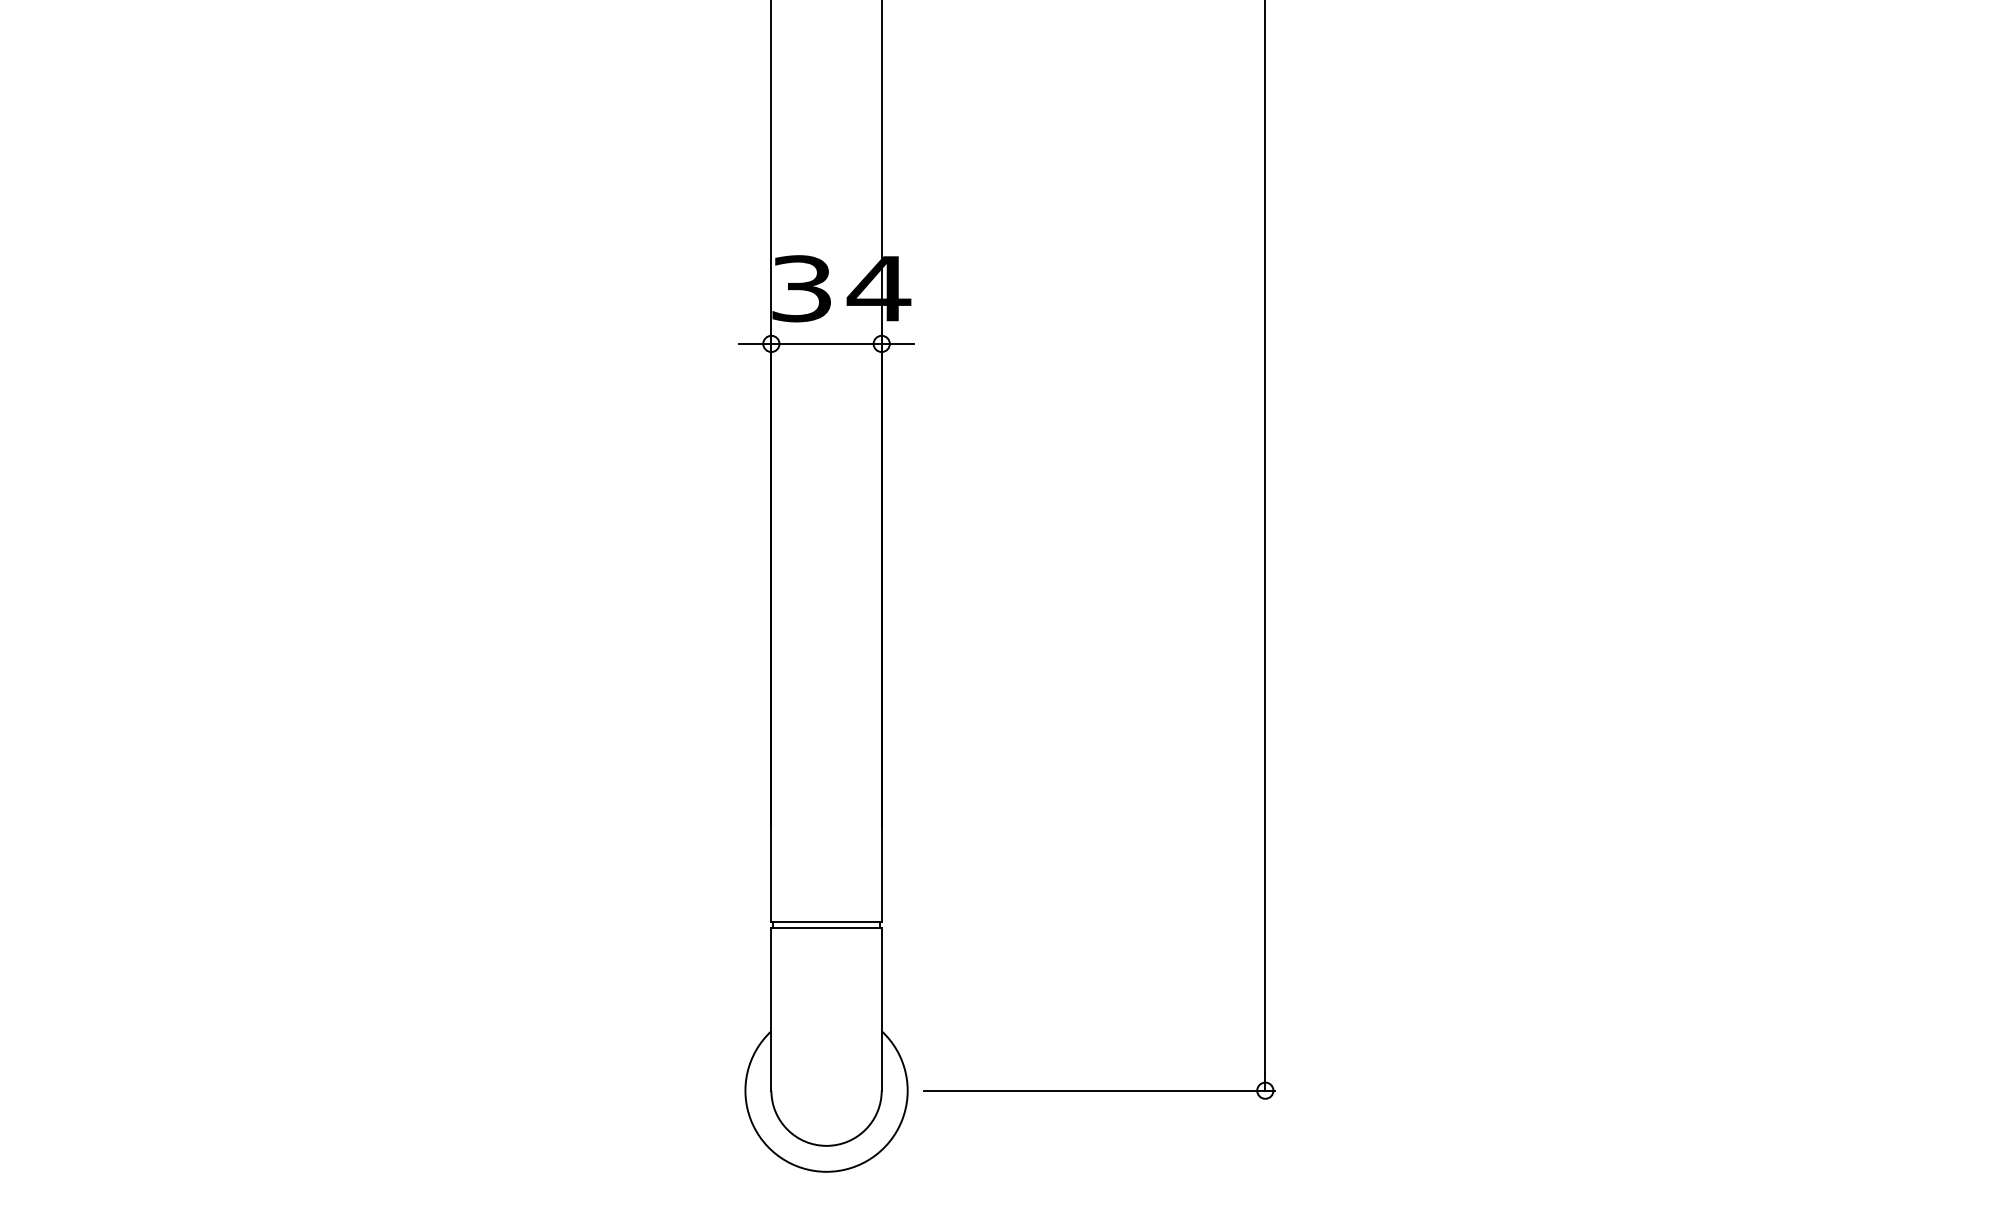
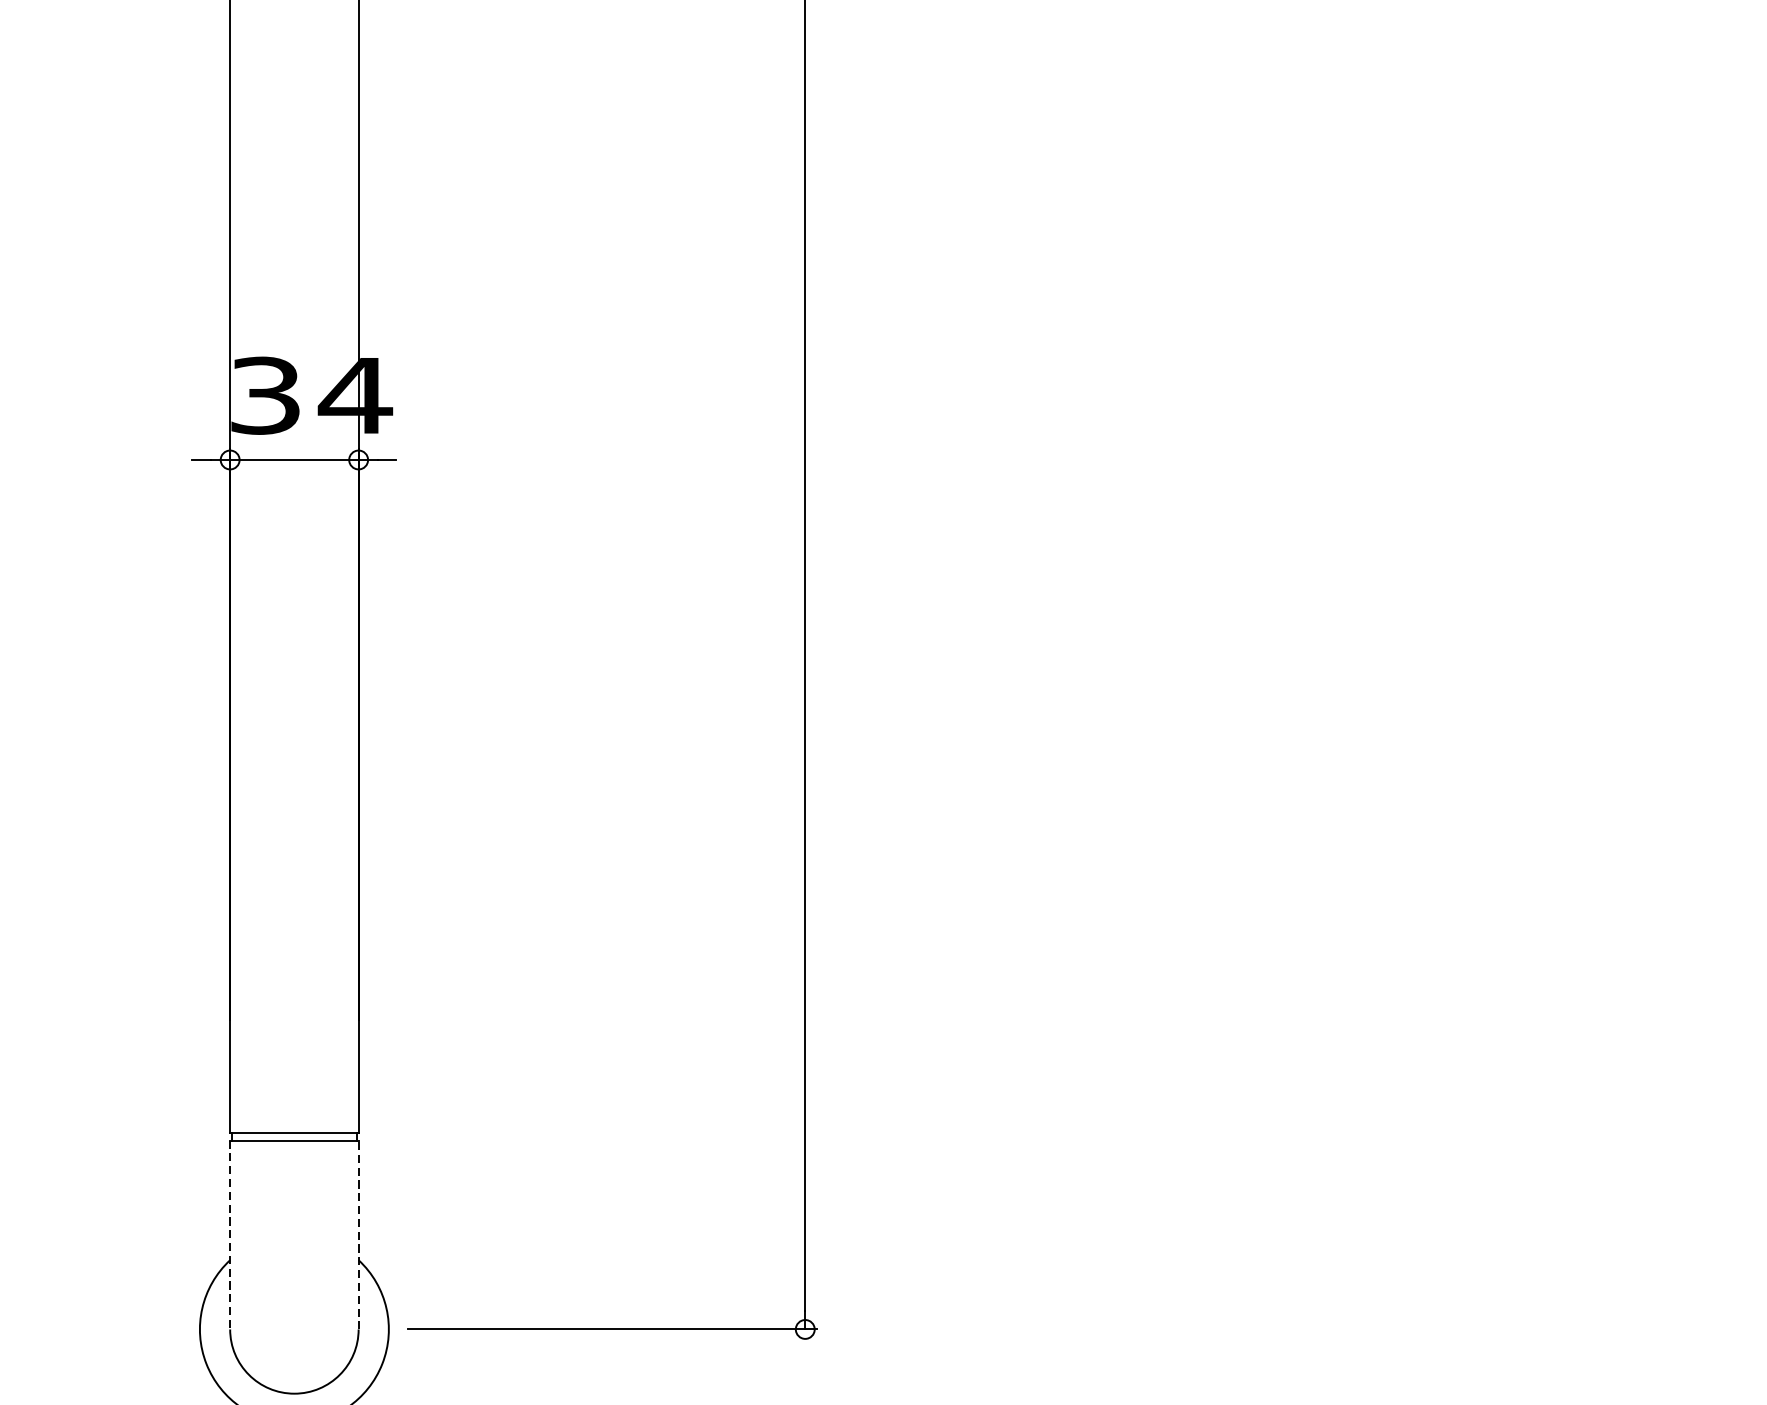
line: (881, 1009) -> (358, 1234), solid -> dashed
line: (771, 1010) -> (230, 1236), solid -> dashed

